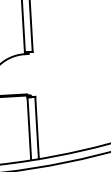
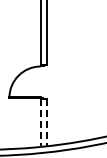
line: (36, 127) -> (46, 122), solid -> dashed
line: (28, 128) -> (40, 122), solid -> dashed

